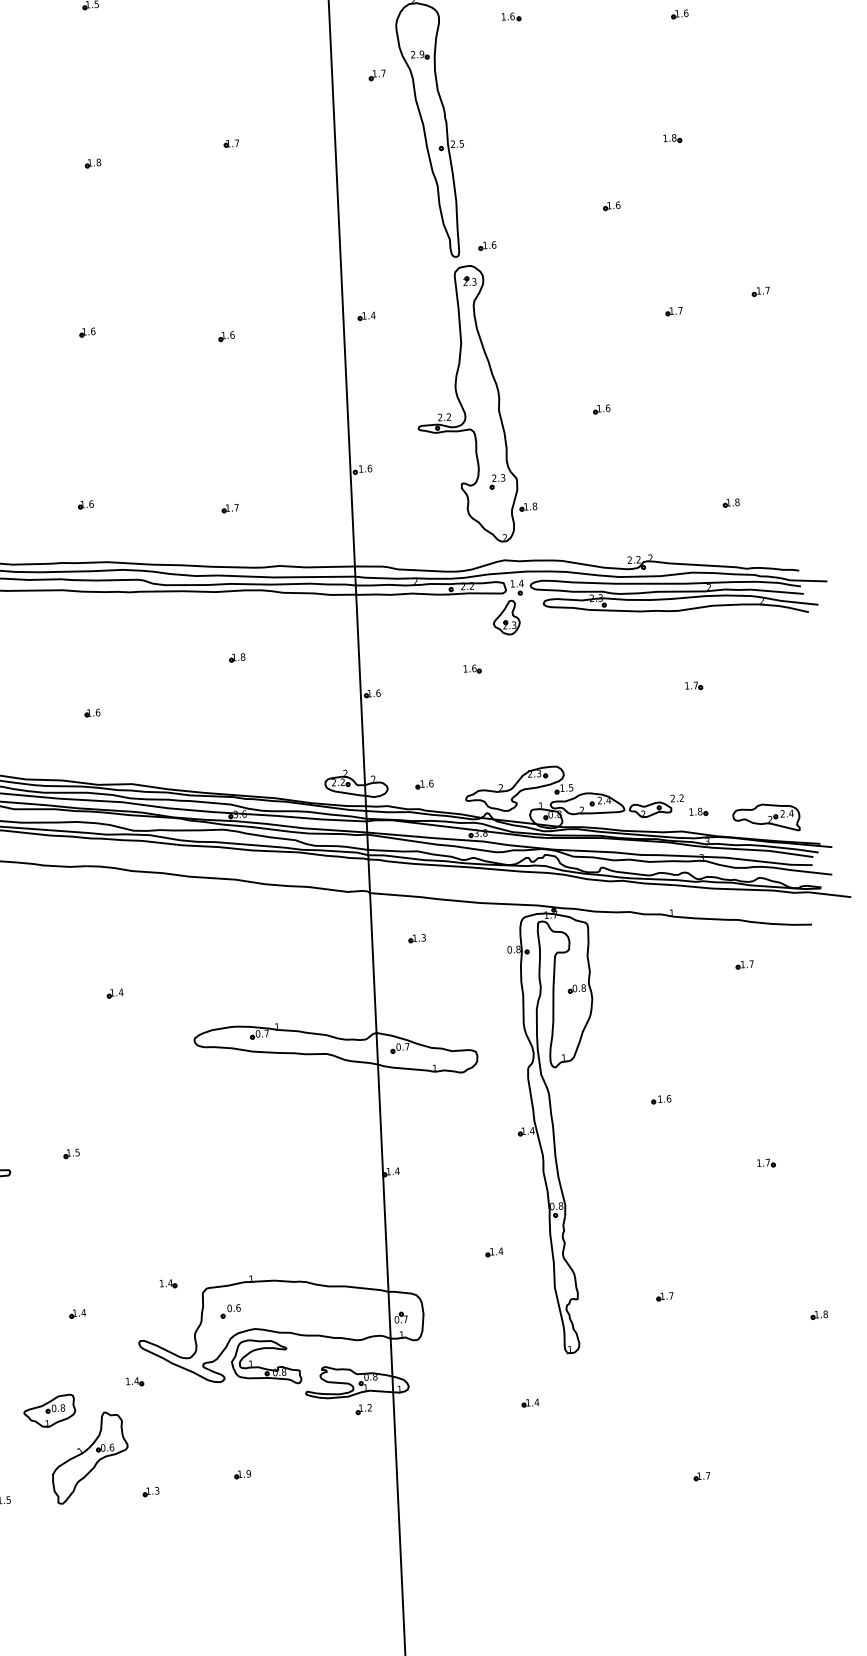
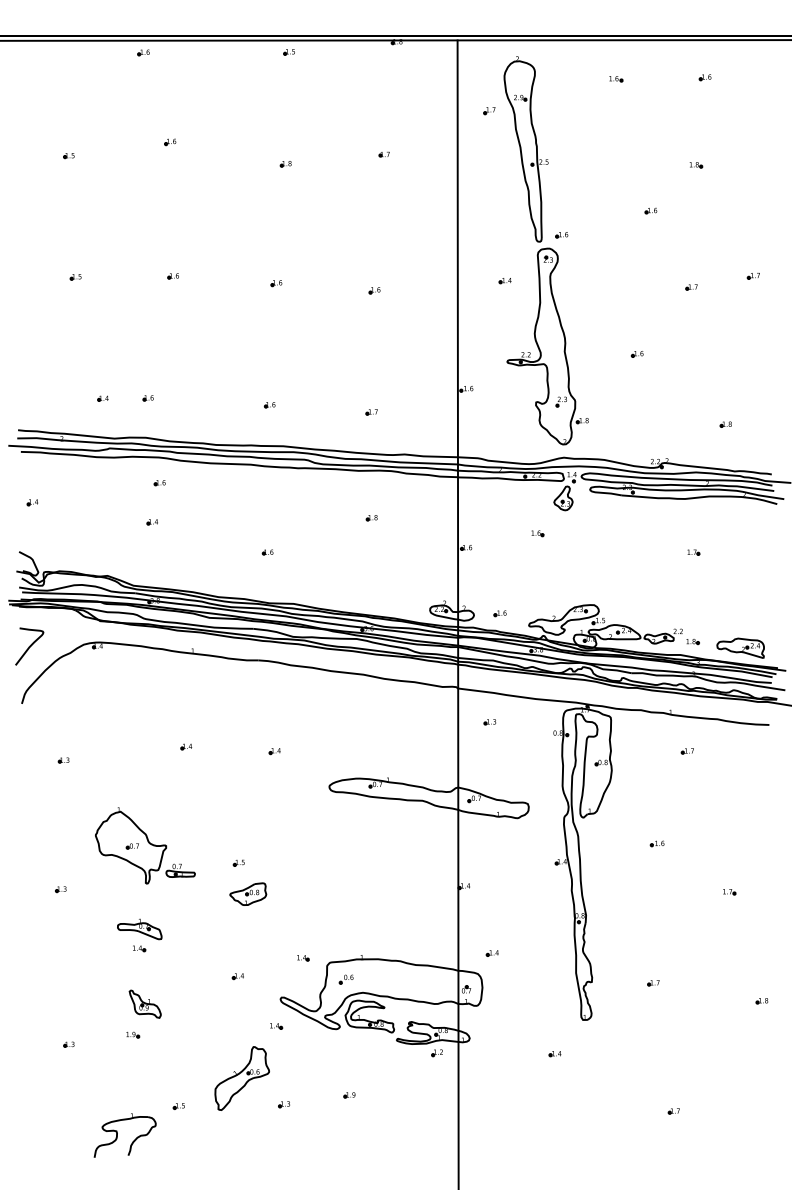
part: (511, 17) -> (616, 79), moved
part: (365, 317) -> (504, 281), moved
part: (743, 965) -> (686, 751), moved
part: (492, 1252) -> (491, 953), moved
part: (50, 1410) -> (248, 893), moved

